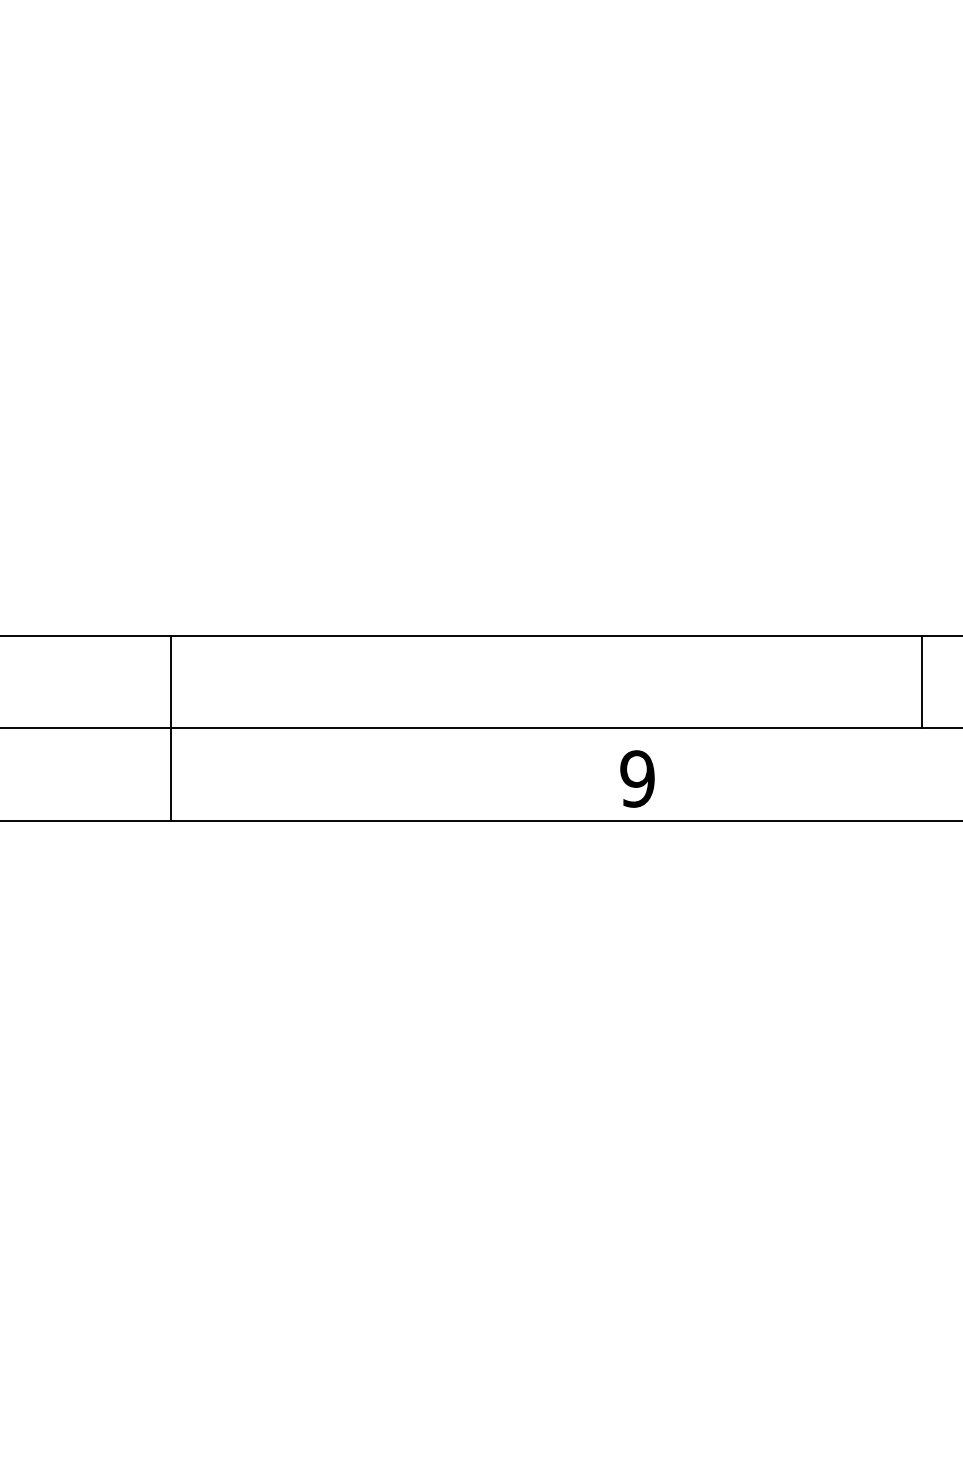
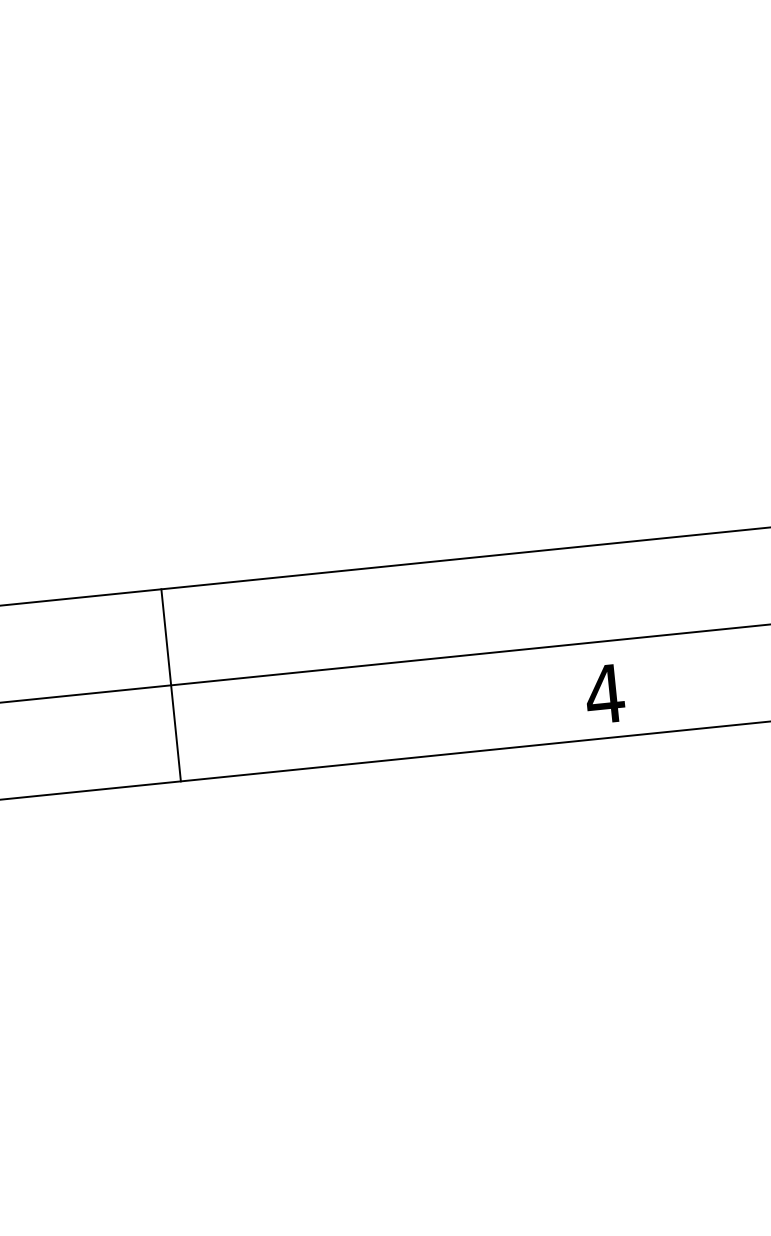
line: (170, 728) -> (170, 685), moved
text: (637, 778) -> (604, 693), 9 -> 4

